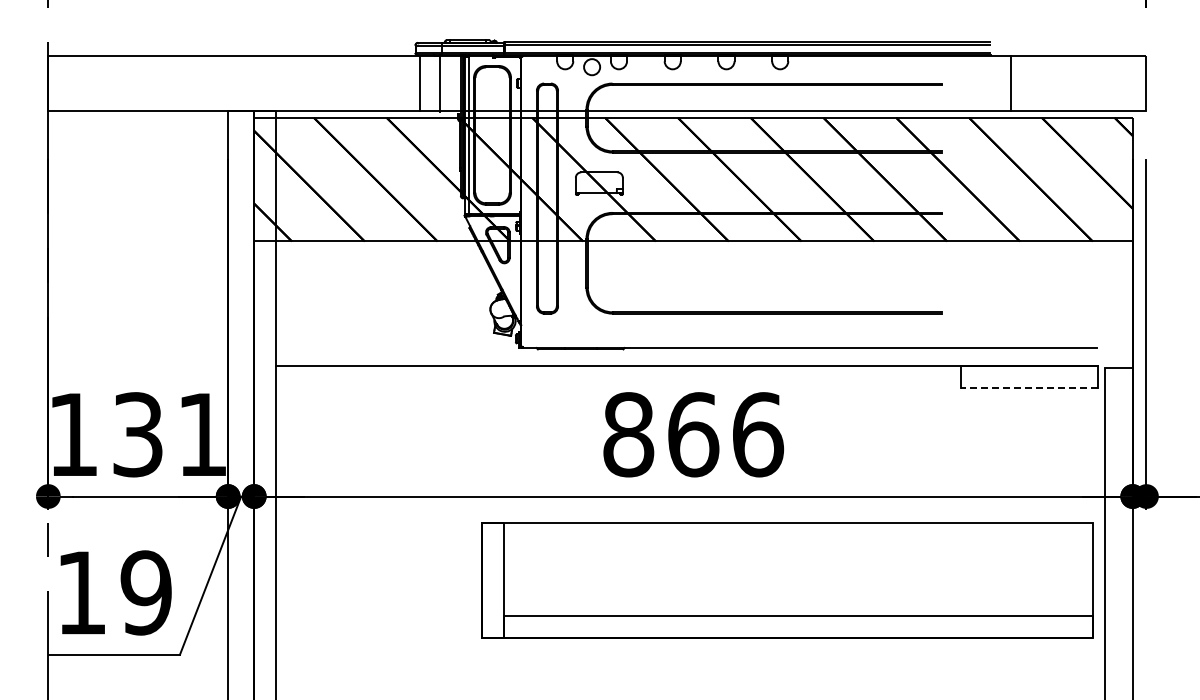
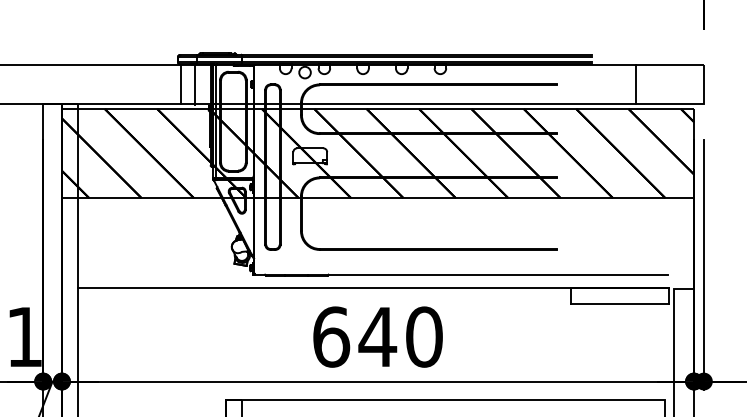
line: (1010, 83) -> (635, 84), moved
line: (1029, 388) -> (619, 303), dashed -> solid
text: (693, 434) -> (377, 336), 866 -> 640

